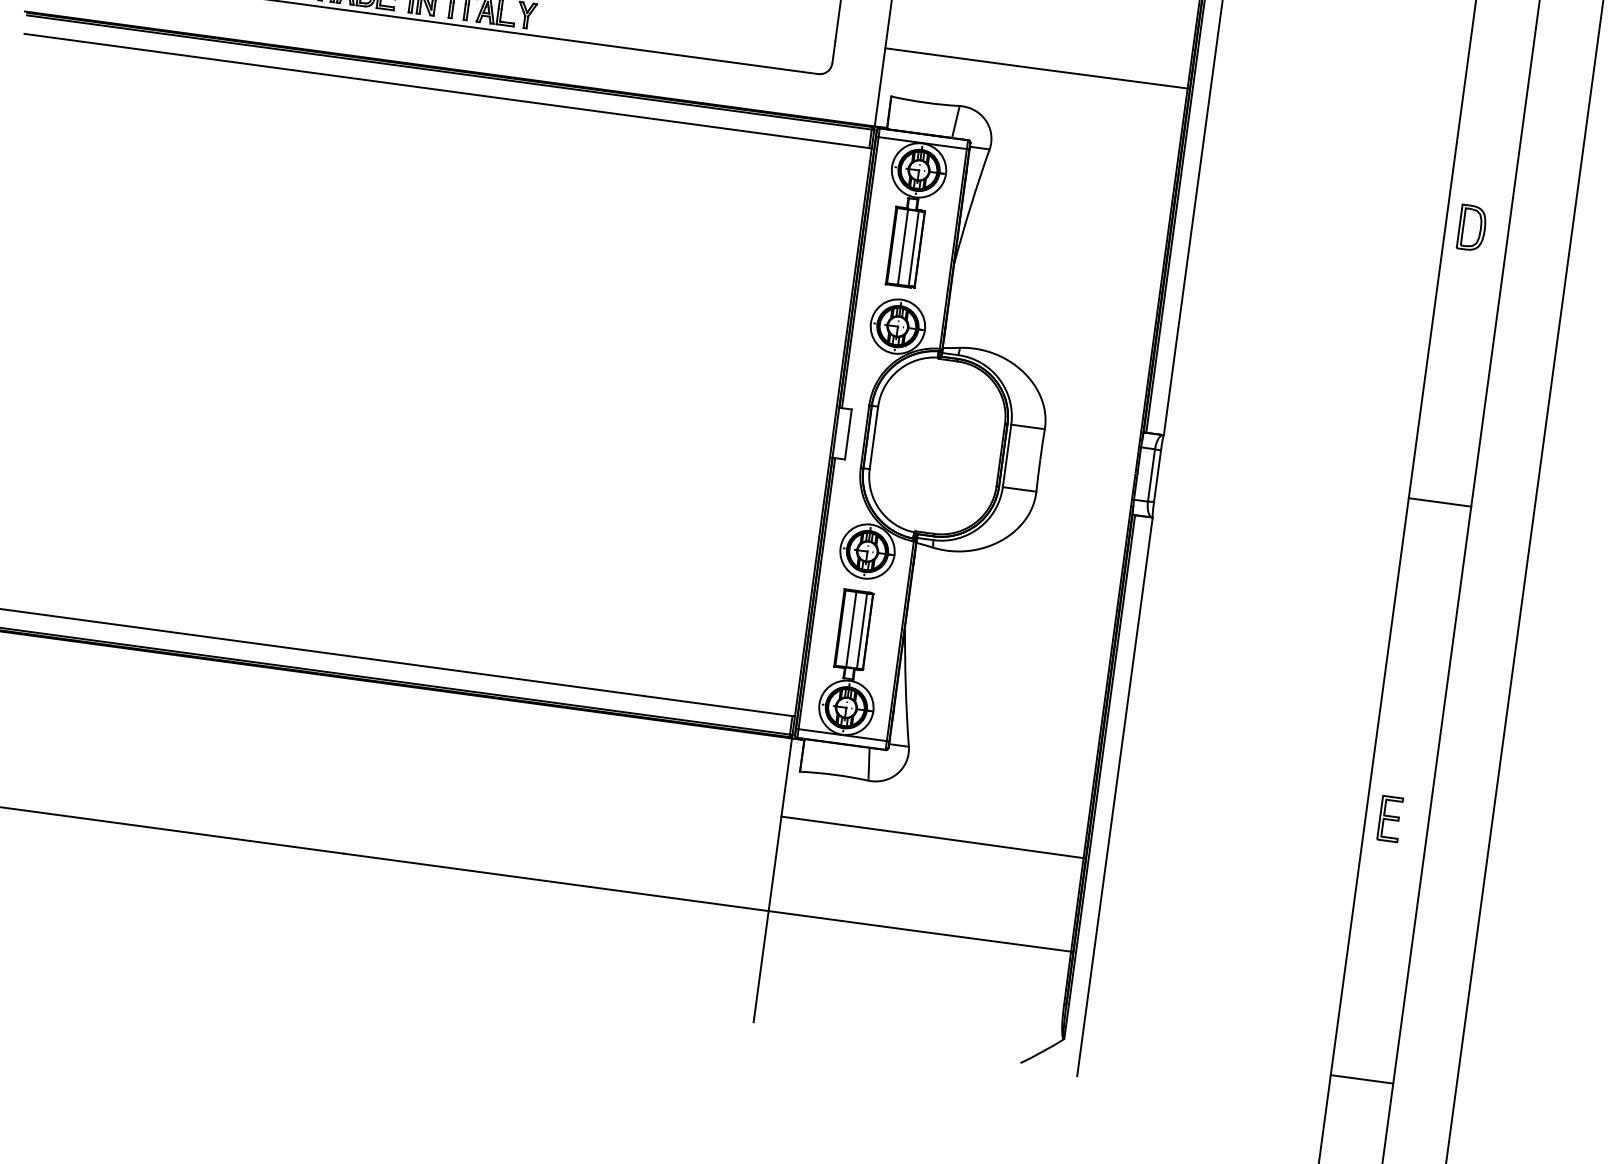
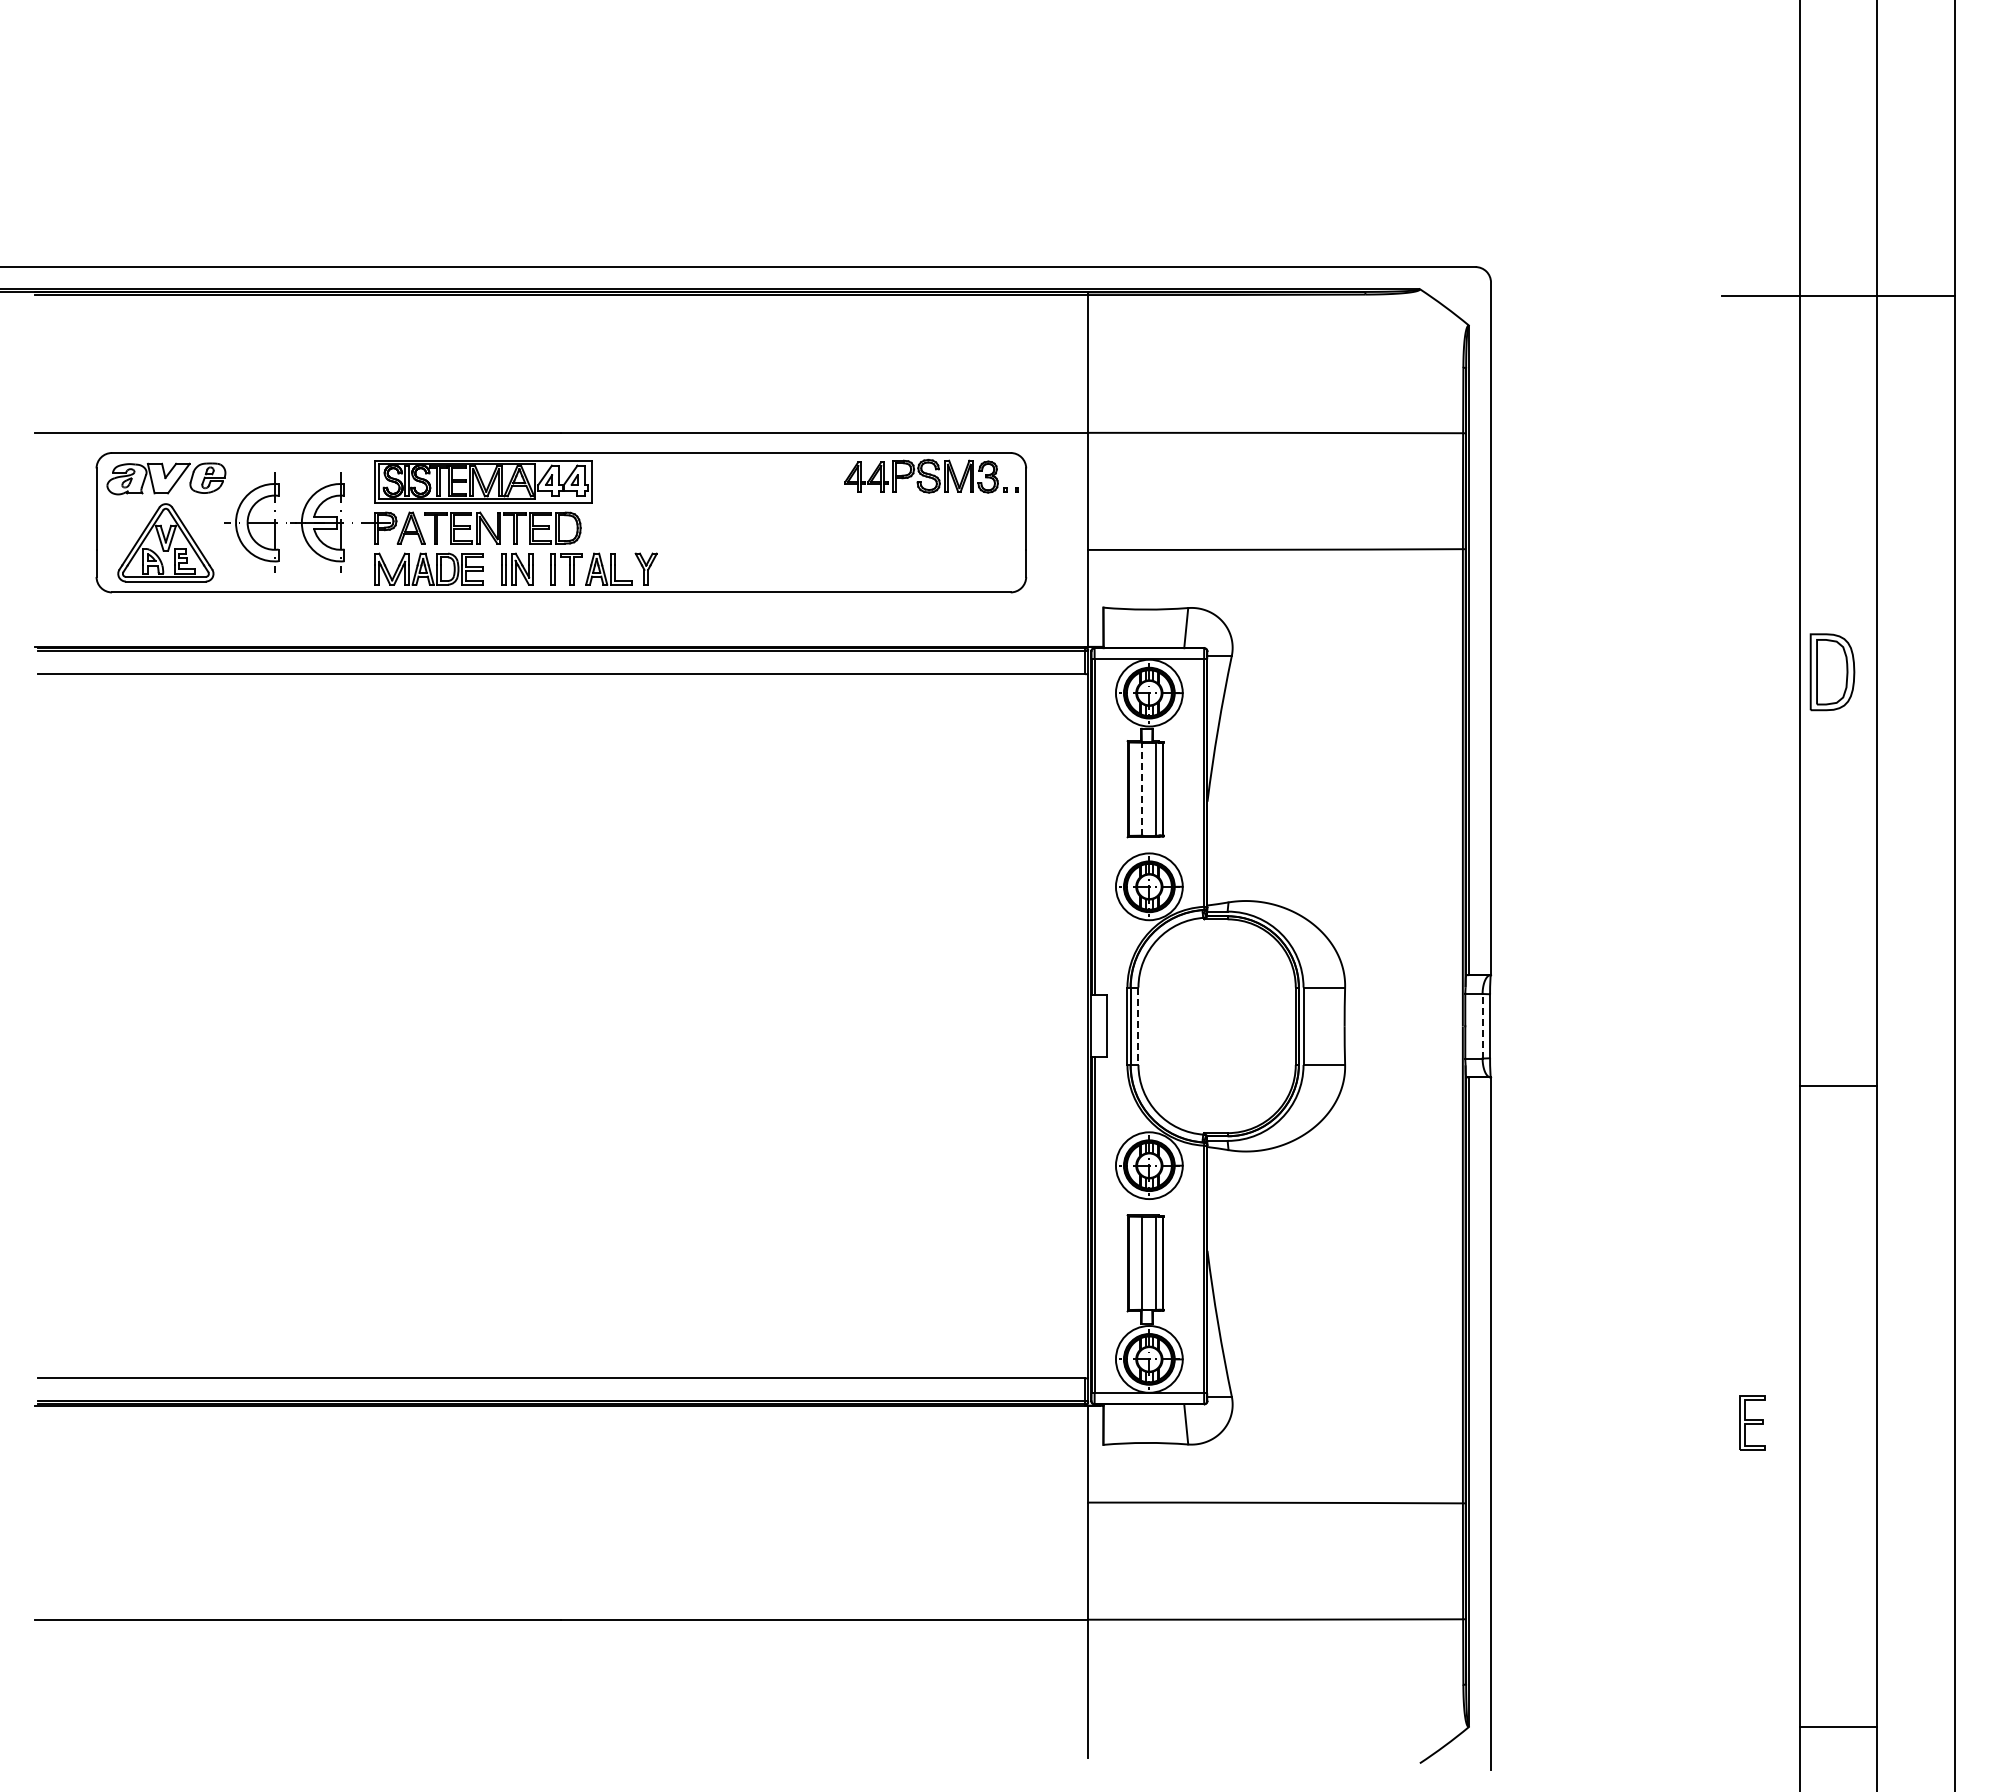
part: (1471, 228) -> (1831, 672), size x1.4
line: (903, 246) -> (1142, 788), solid -> dashed
line: (873, 438) -> (1138, 1026), solid -> dashed
line: (1151, 474) -> (1482, 1025), solid -> dashed
line: (1440, 502) -> (1838, 1085), moved
part: (1390, 818) -> (1752, 1422), moved

